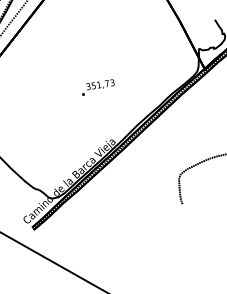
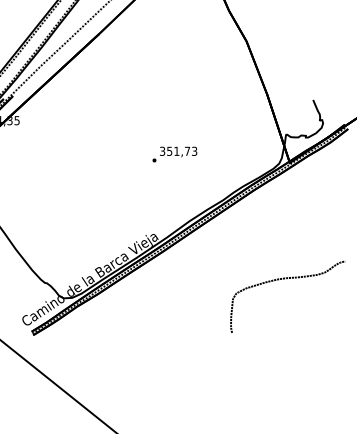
text: (97, 87) -> (174, 154), moved

